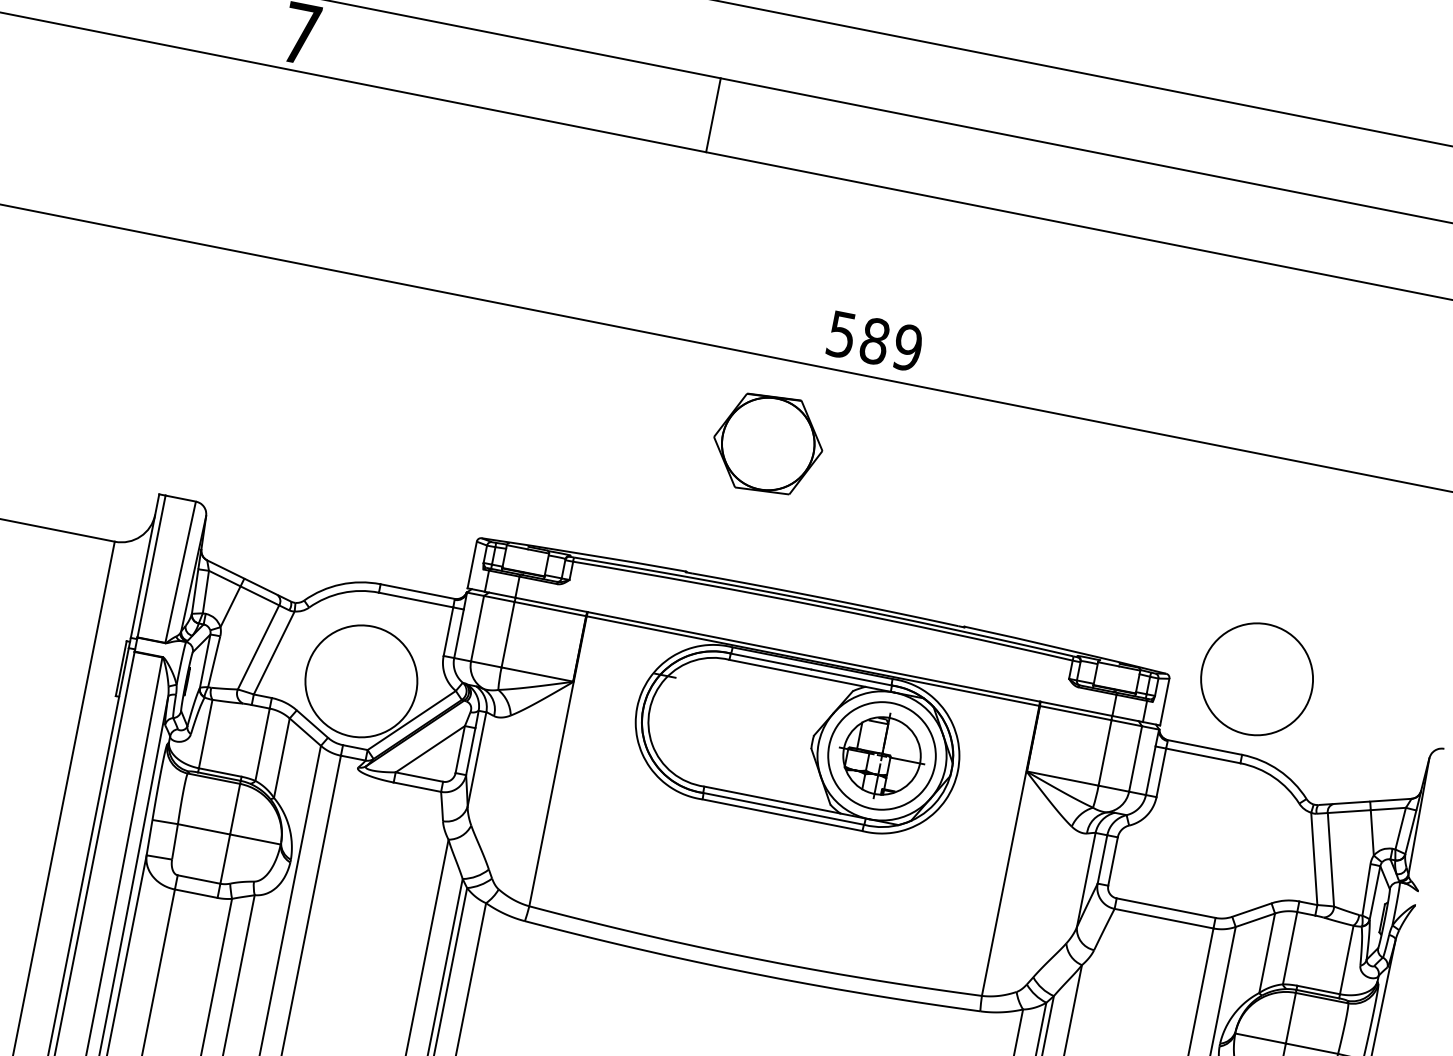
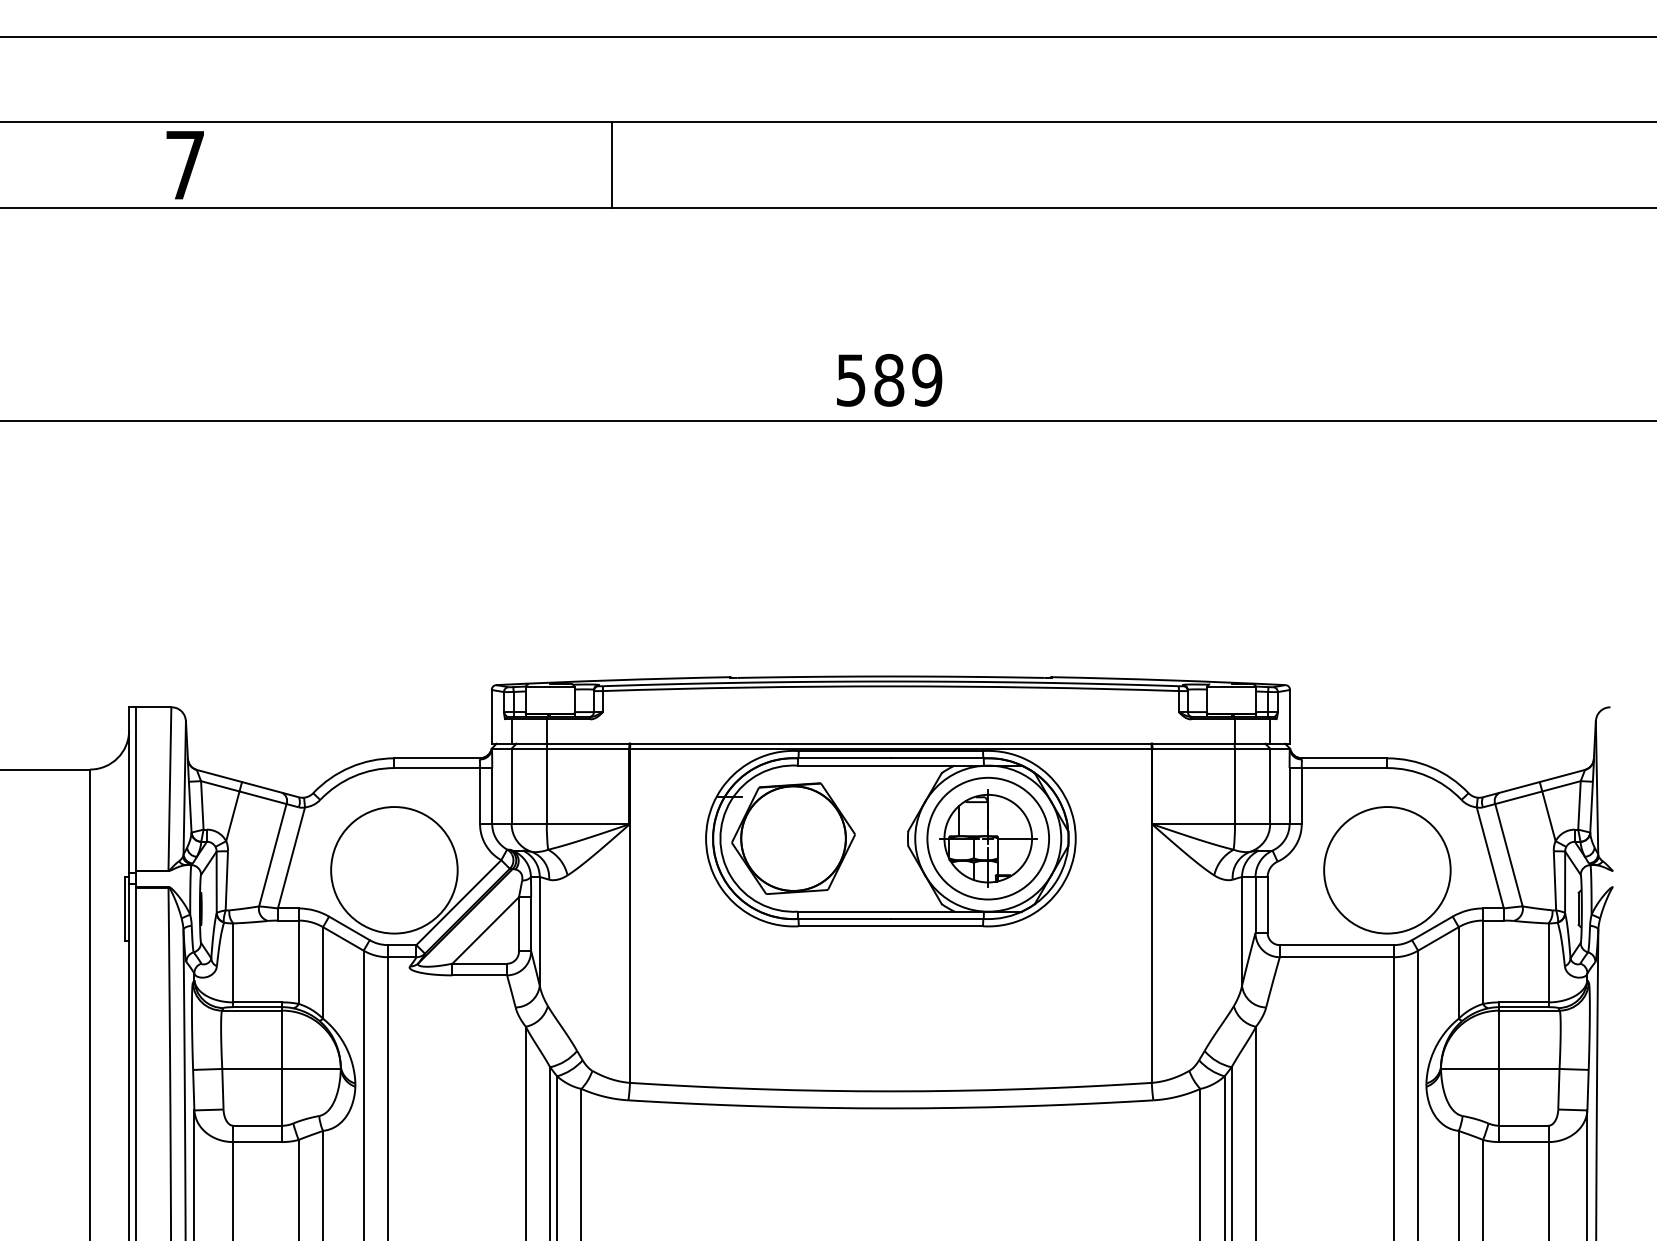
line: (713, 114) -> (611, 164), moved
part: (768, 443) -> (793, 838), moved
circle: (1257, 679) -> (1387, 870), moved

